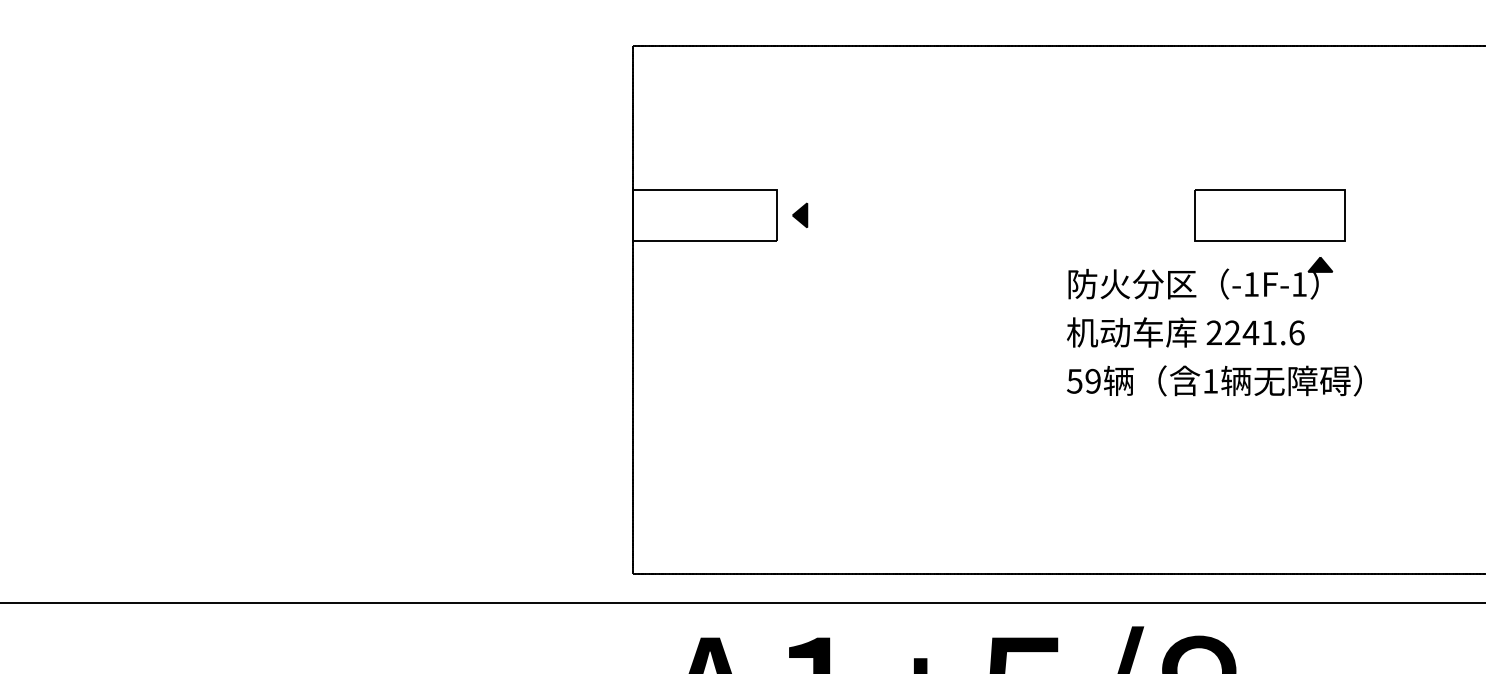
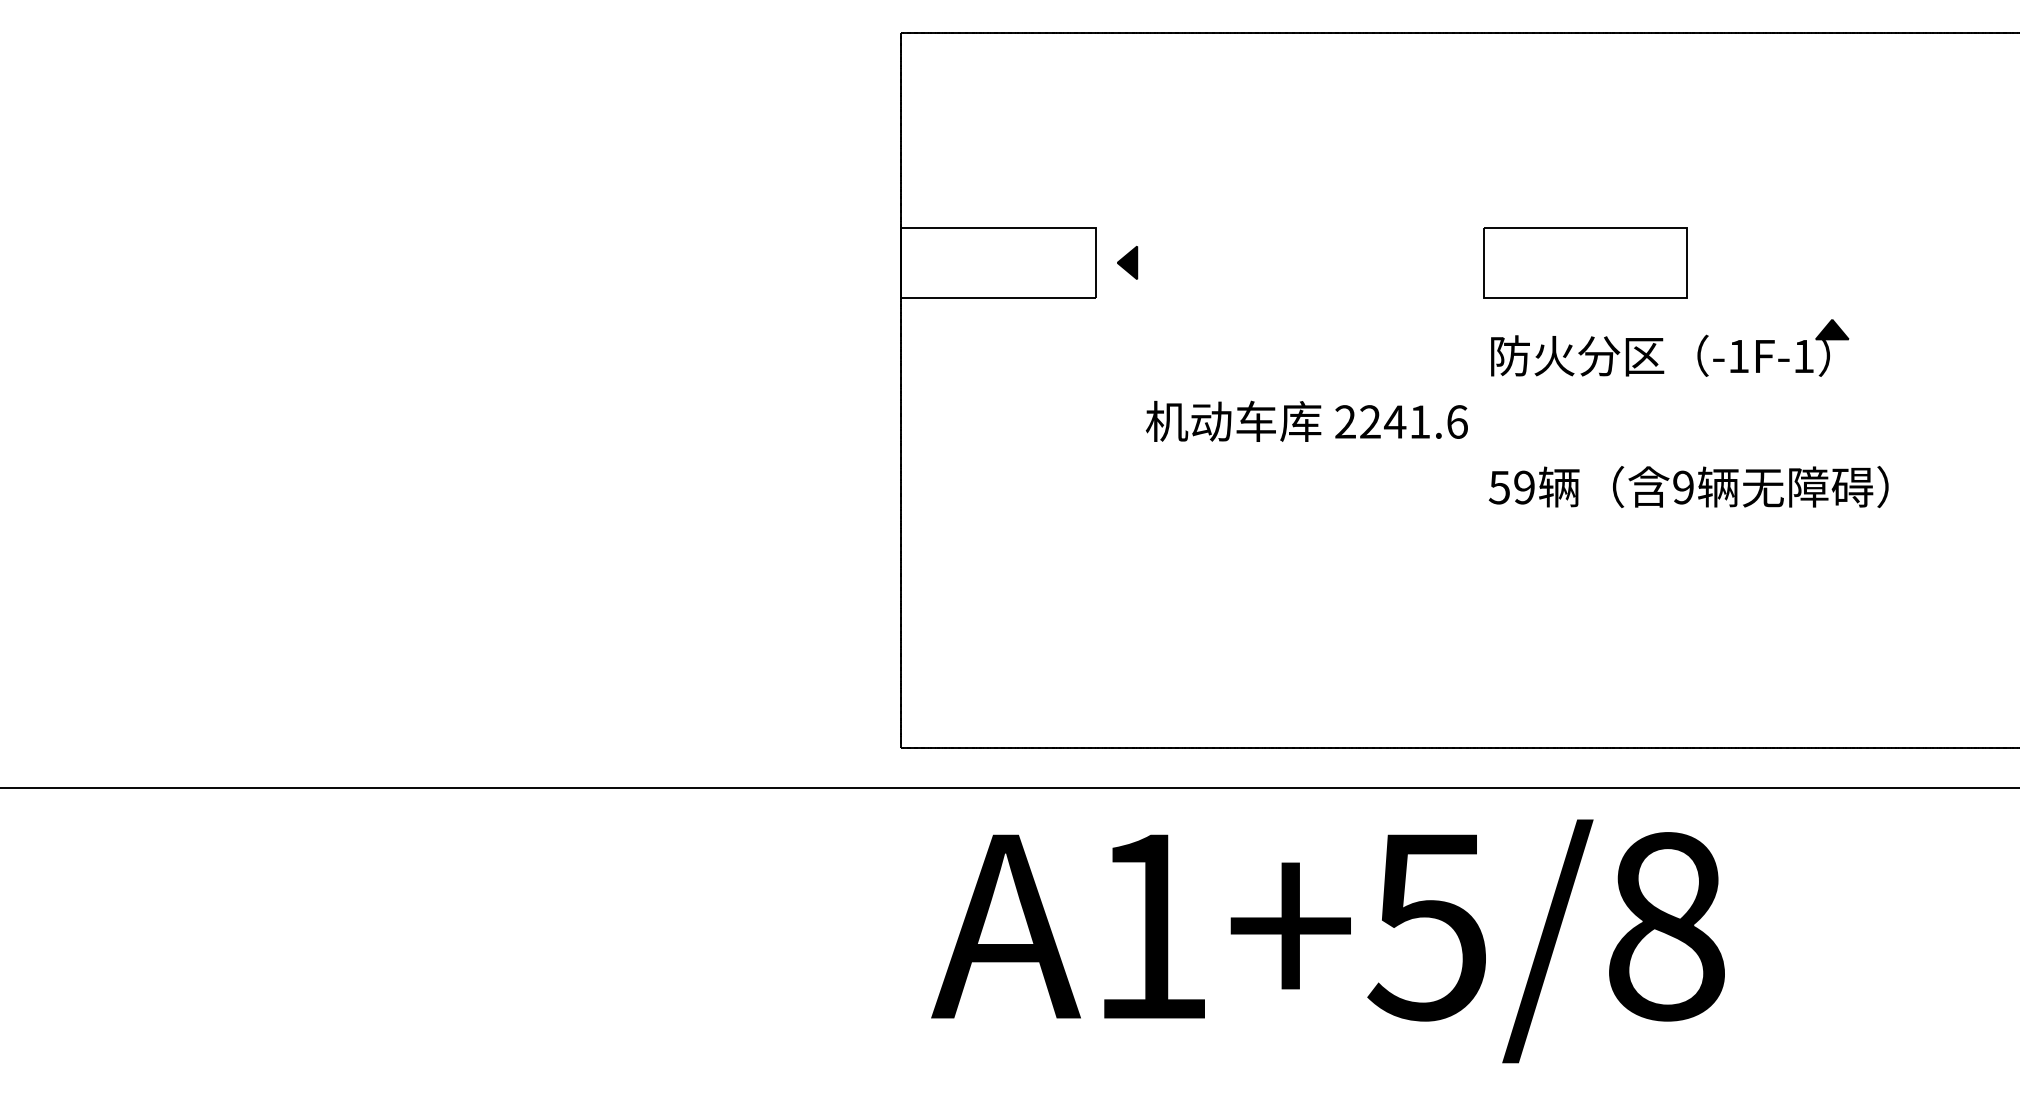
part: (1269, 215) -> (1585, 262), moved
text: (1185, 331) -> (1306, 420), moved
text: (1210, 381) -> (1683, 487), 1 -> 9

